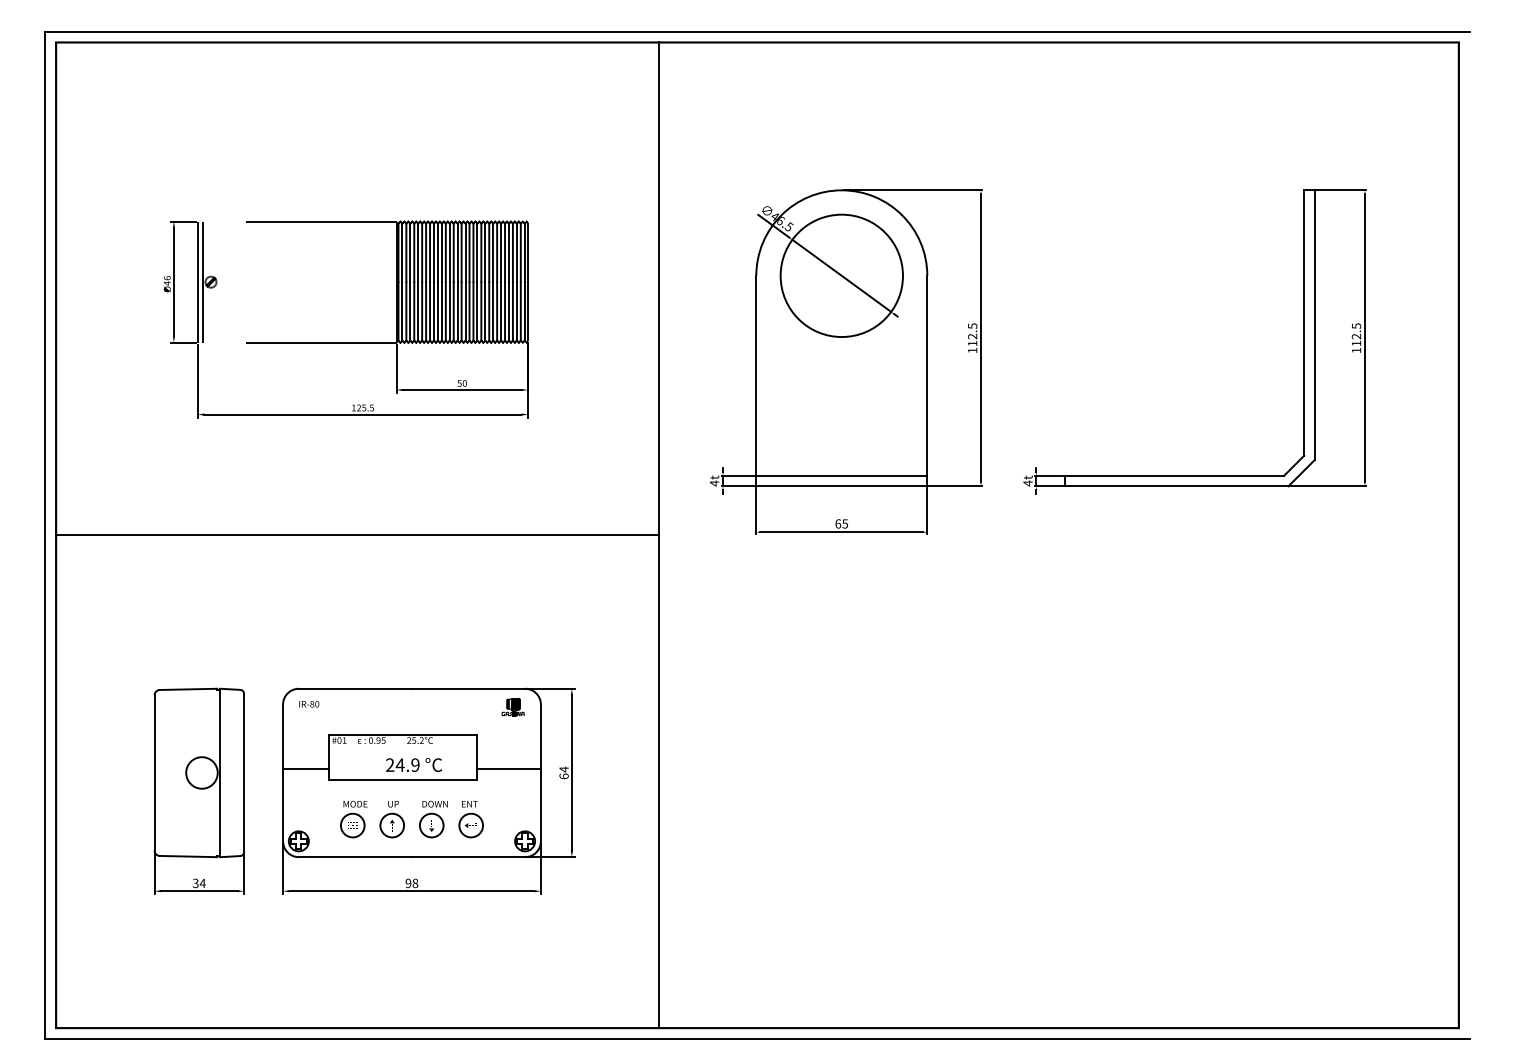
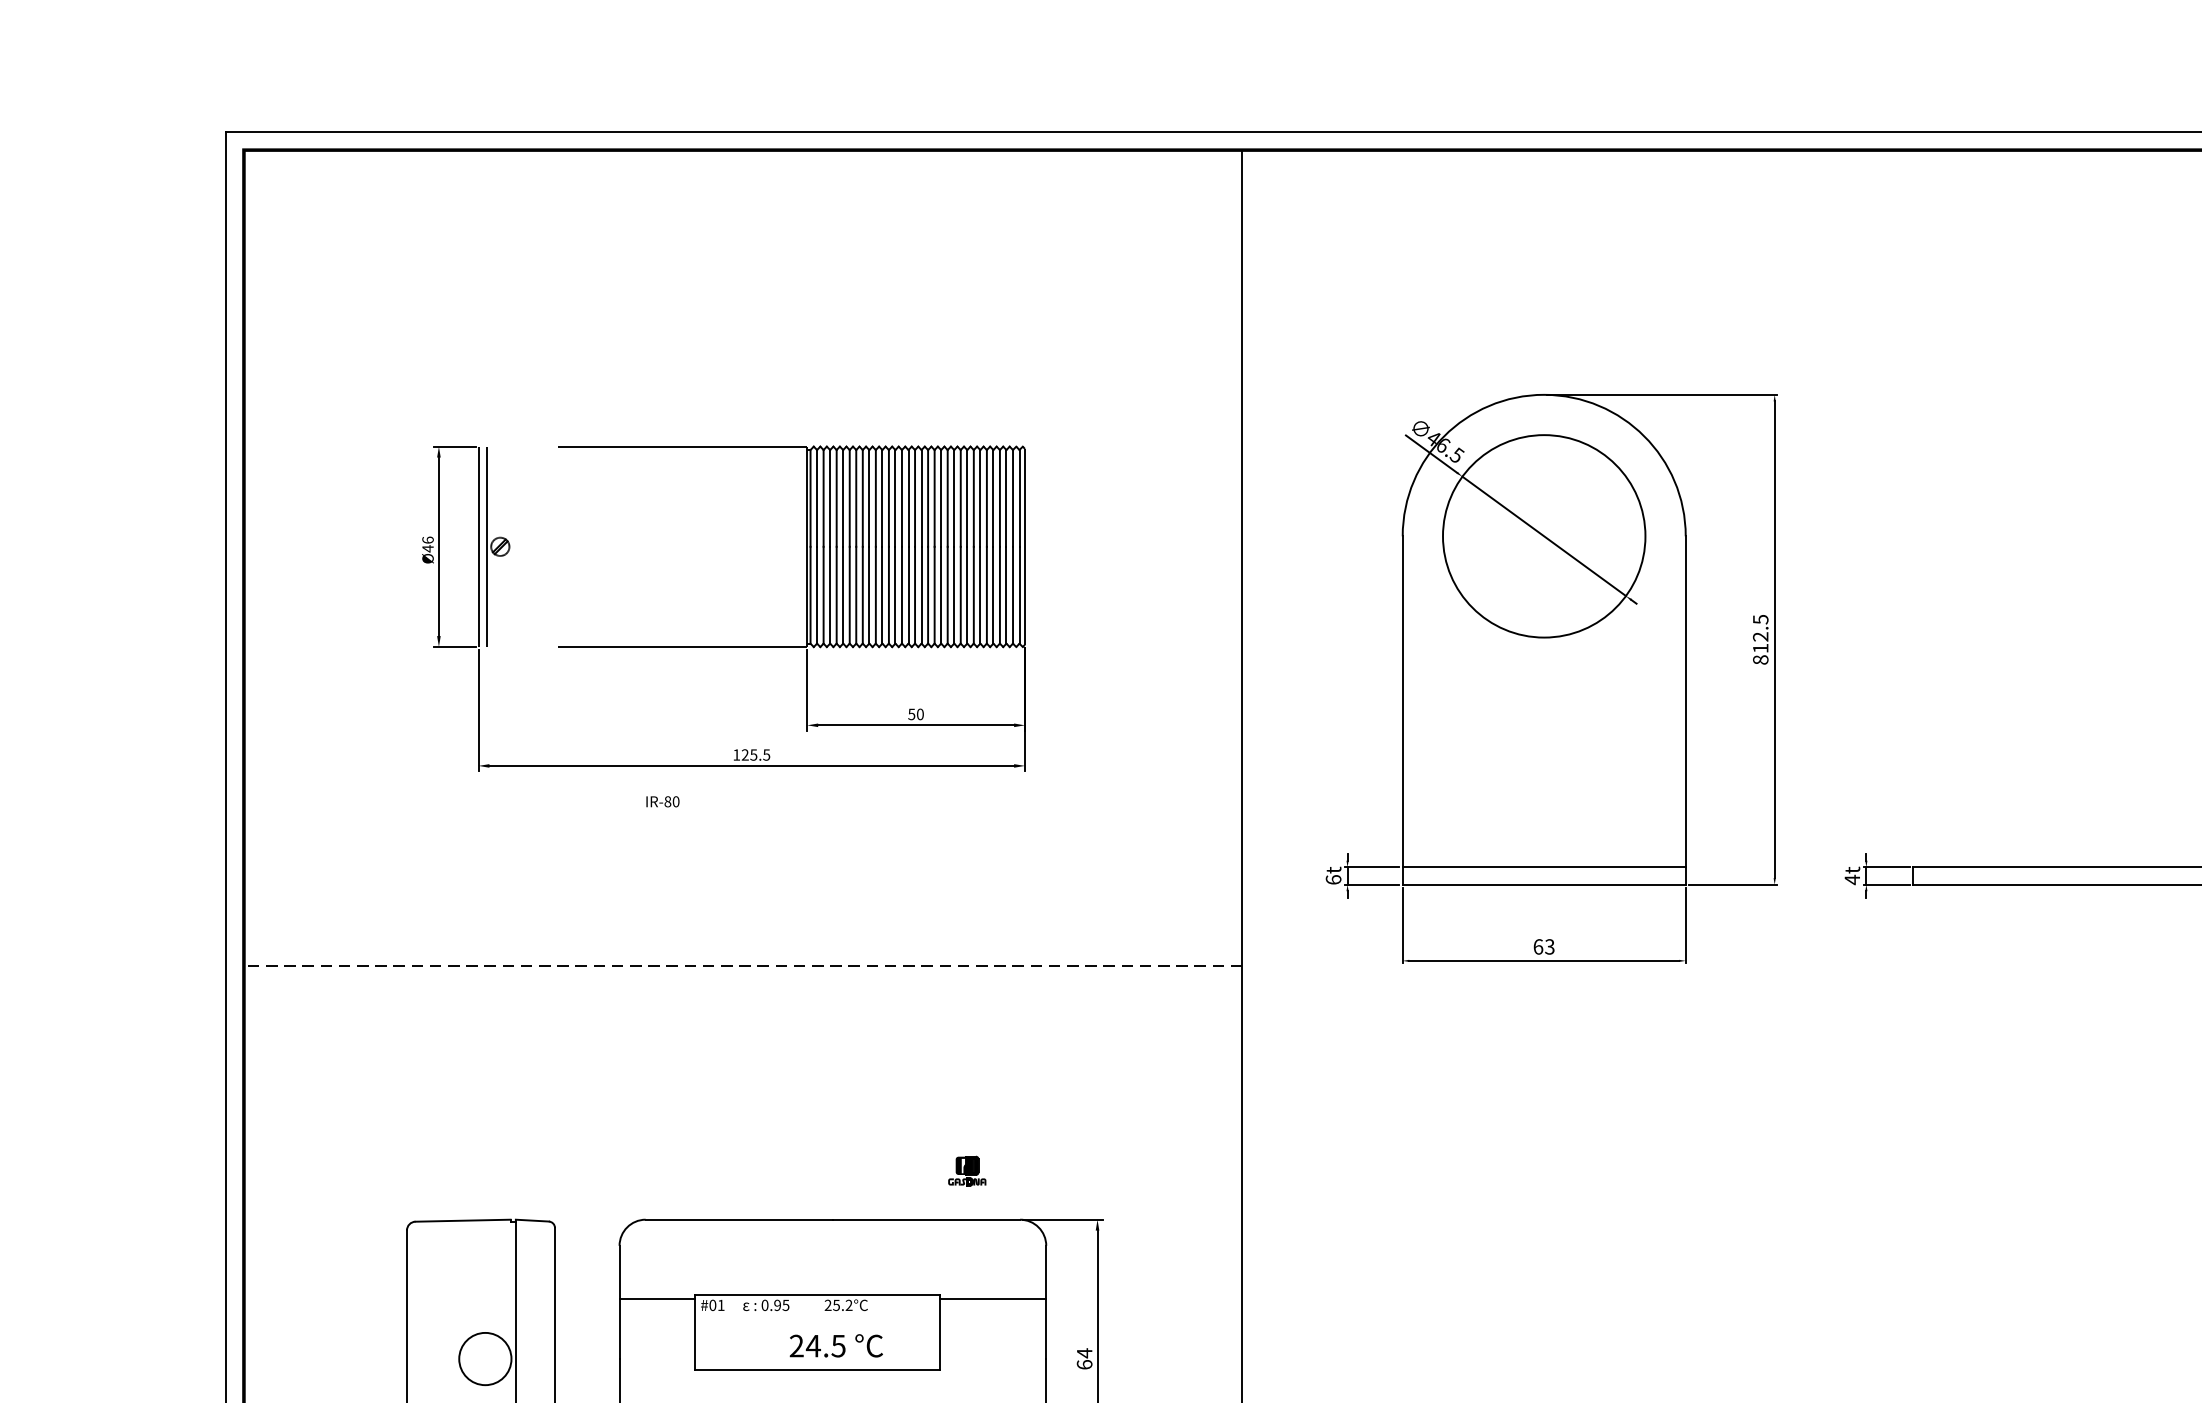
text: (972, 350) -> (1760, 659), 112.5 -> 812.5
text: (714, 483) -> (1333, 879), 4t -> 6t
text: (844, 523) -> (1548, 946), 65 -> 63
line: (357, 535) -> (742, 966), solid -> dashed
text: (309, 704) -> (663, 802), moved
part: (512, 707) -> (966, 1171), moved
text: (415, 764) -> (838, 1345), 24.9 -> 24.5
line: (305, 769) -> (656, 1298), moved
line: (508, 769) -> (992, 1298), moved

